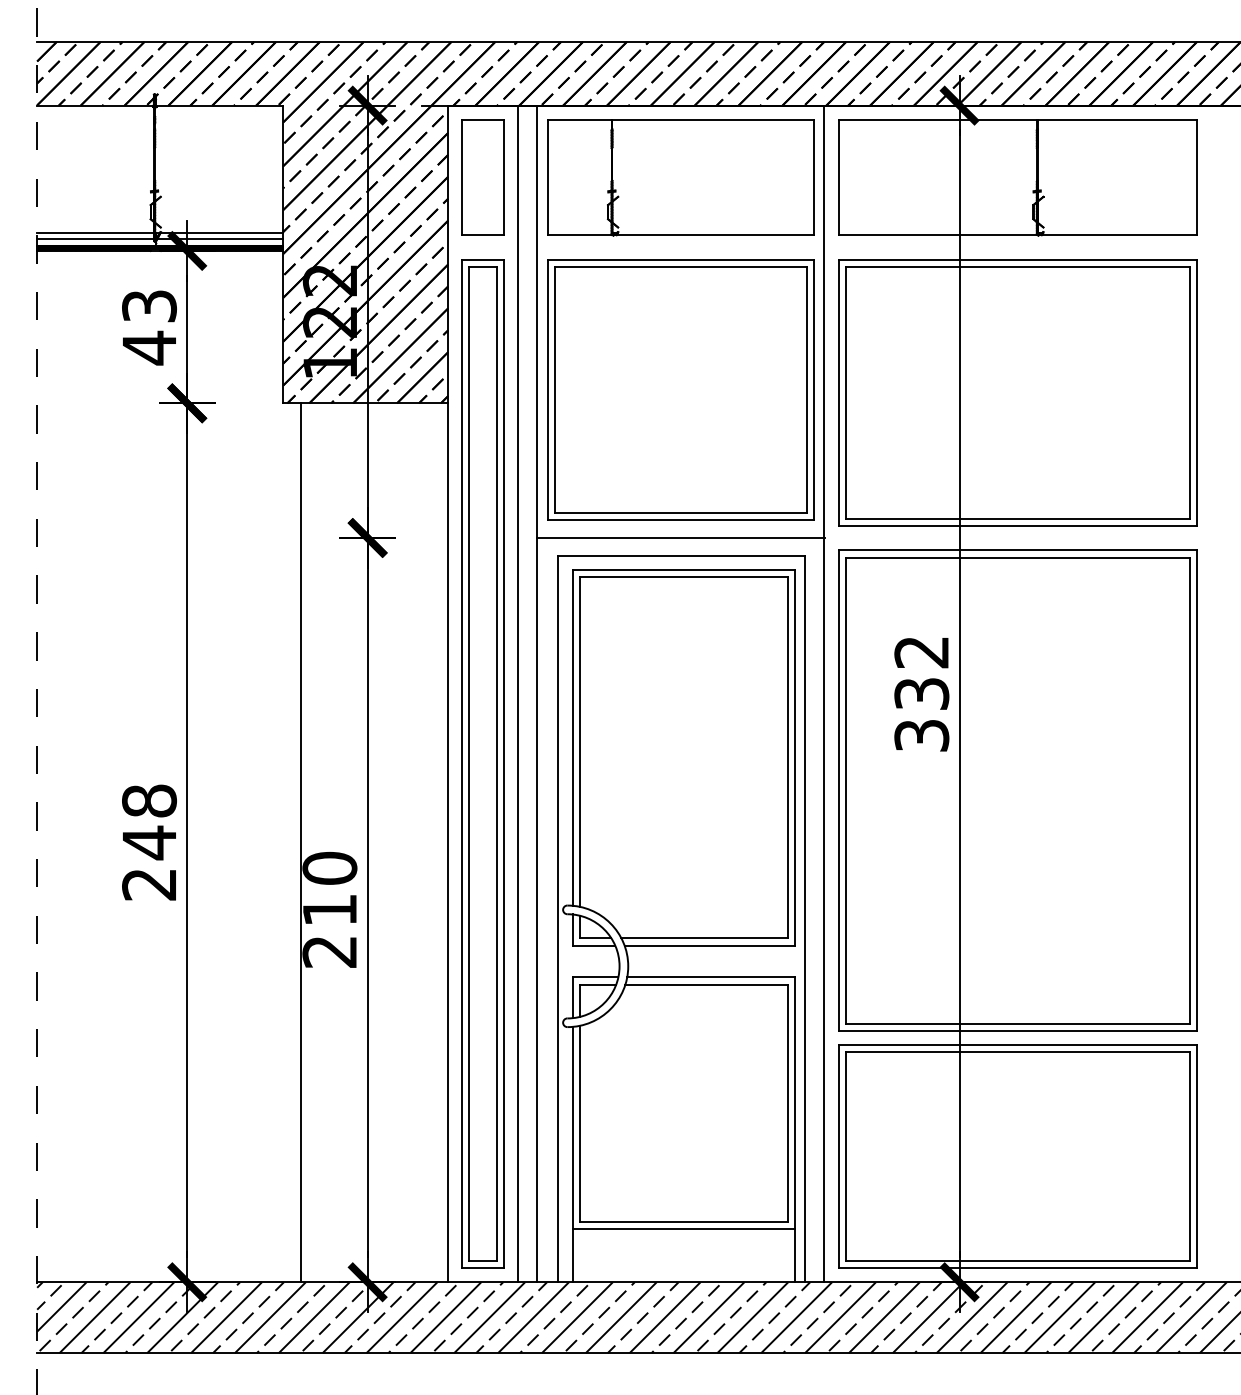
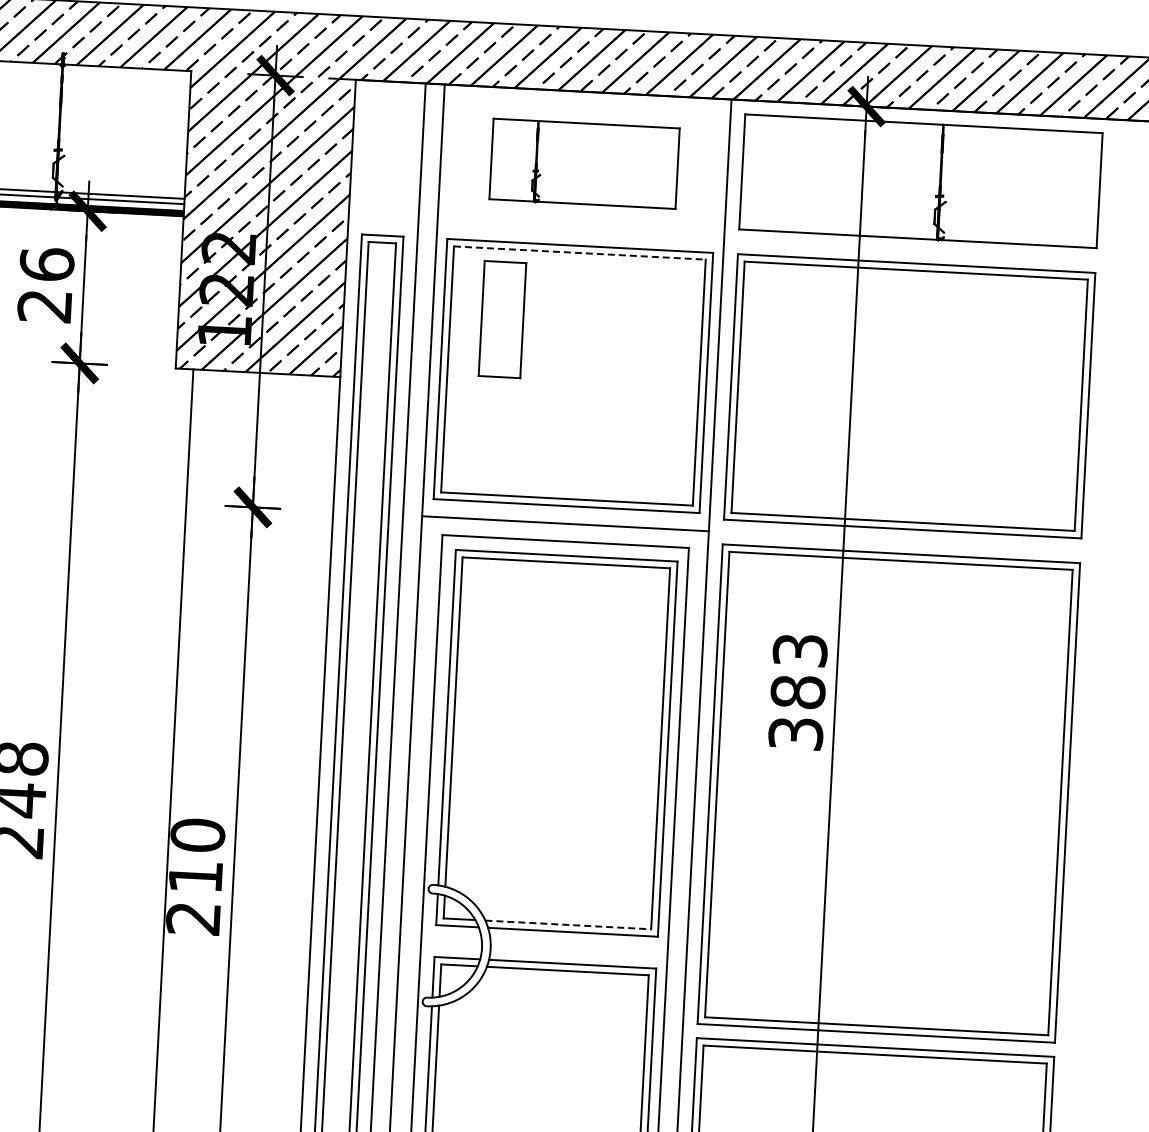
part: (482, 177) -> (501, 319), moved
part: (680, 177) -> (584, 163), size x0.7
line: (681, 266) -> (580, 252), solid -> dashed
text: (149, 327) -> (46, 285), 43 -> 26
text: (921, 673) -> (798, 671), 332 -> 383
line: (705, 938) -> (569, 925), solid -> dashed

